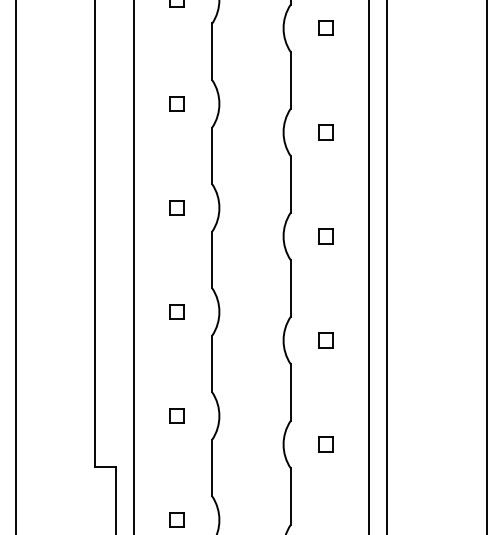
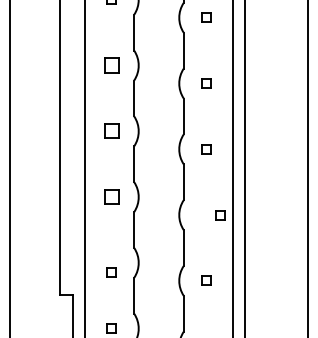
part: (176, 103) -> (111, 65), size x1.6
part: (176, 208) -> (111, 131), size x1.6
part: (176, 312) -> (111, 197), size x1.6
part: (326, 341) -> (220, 215), moved
part: (176, 415) -> (111, 272), moved

